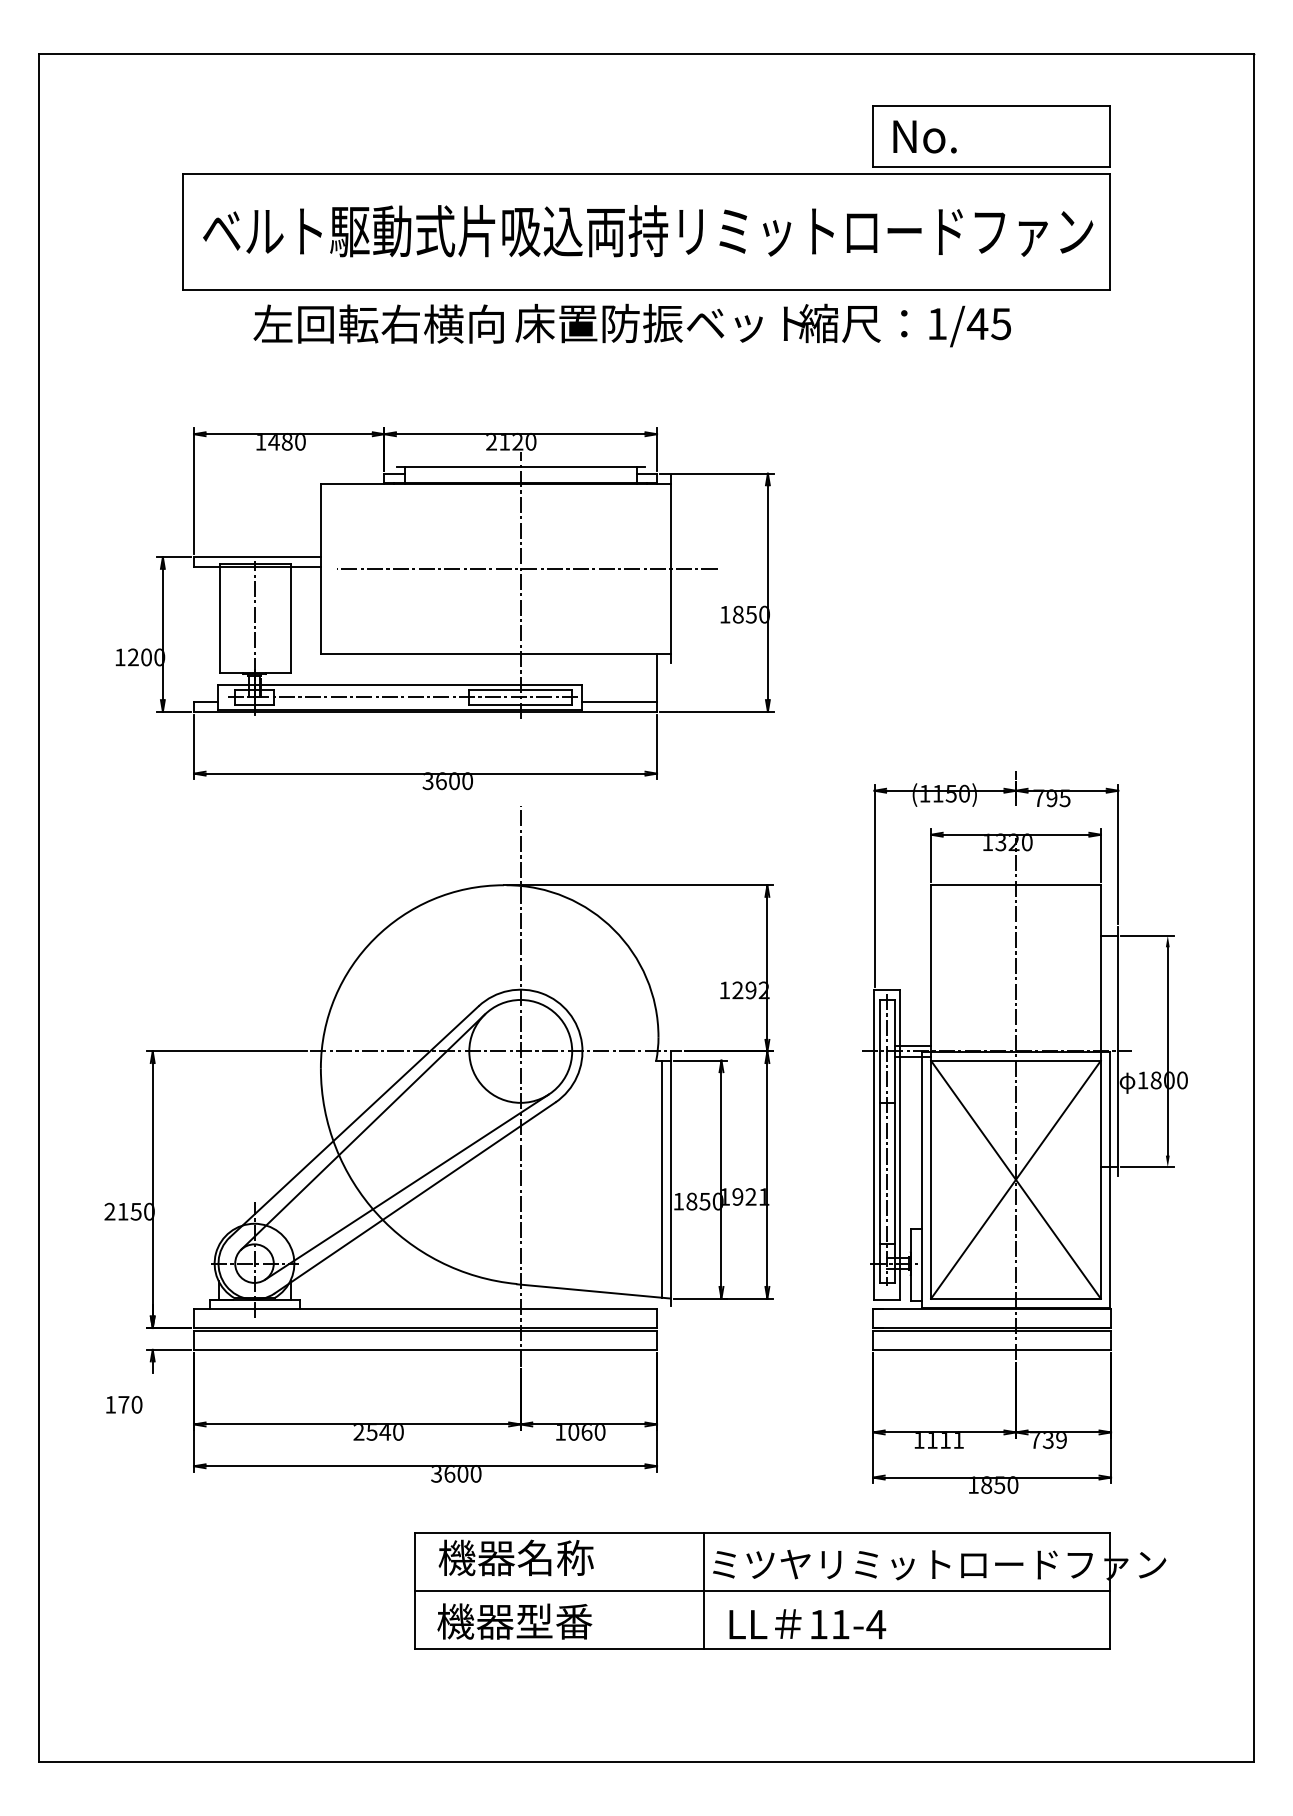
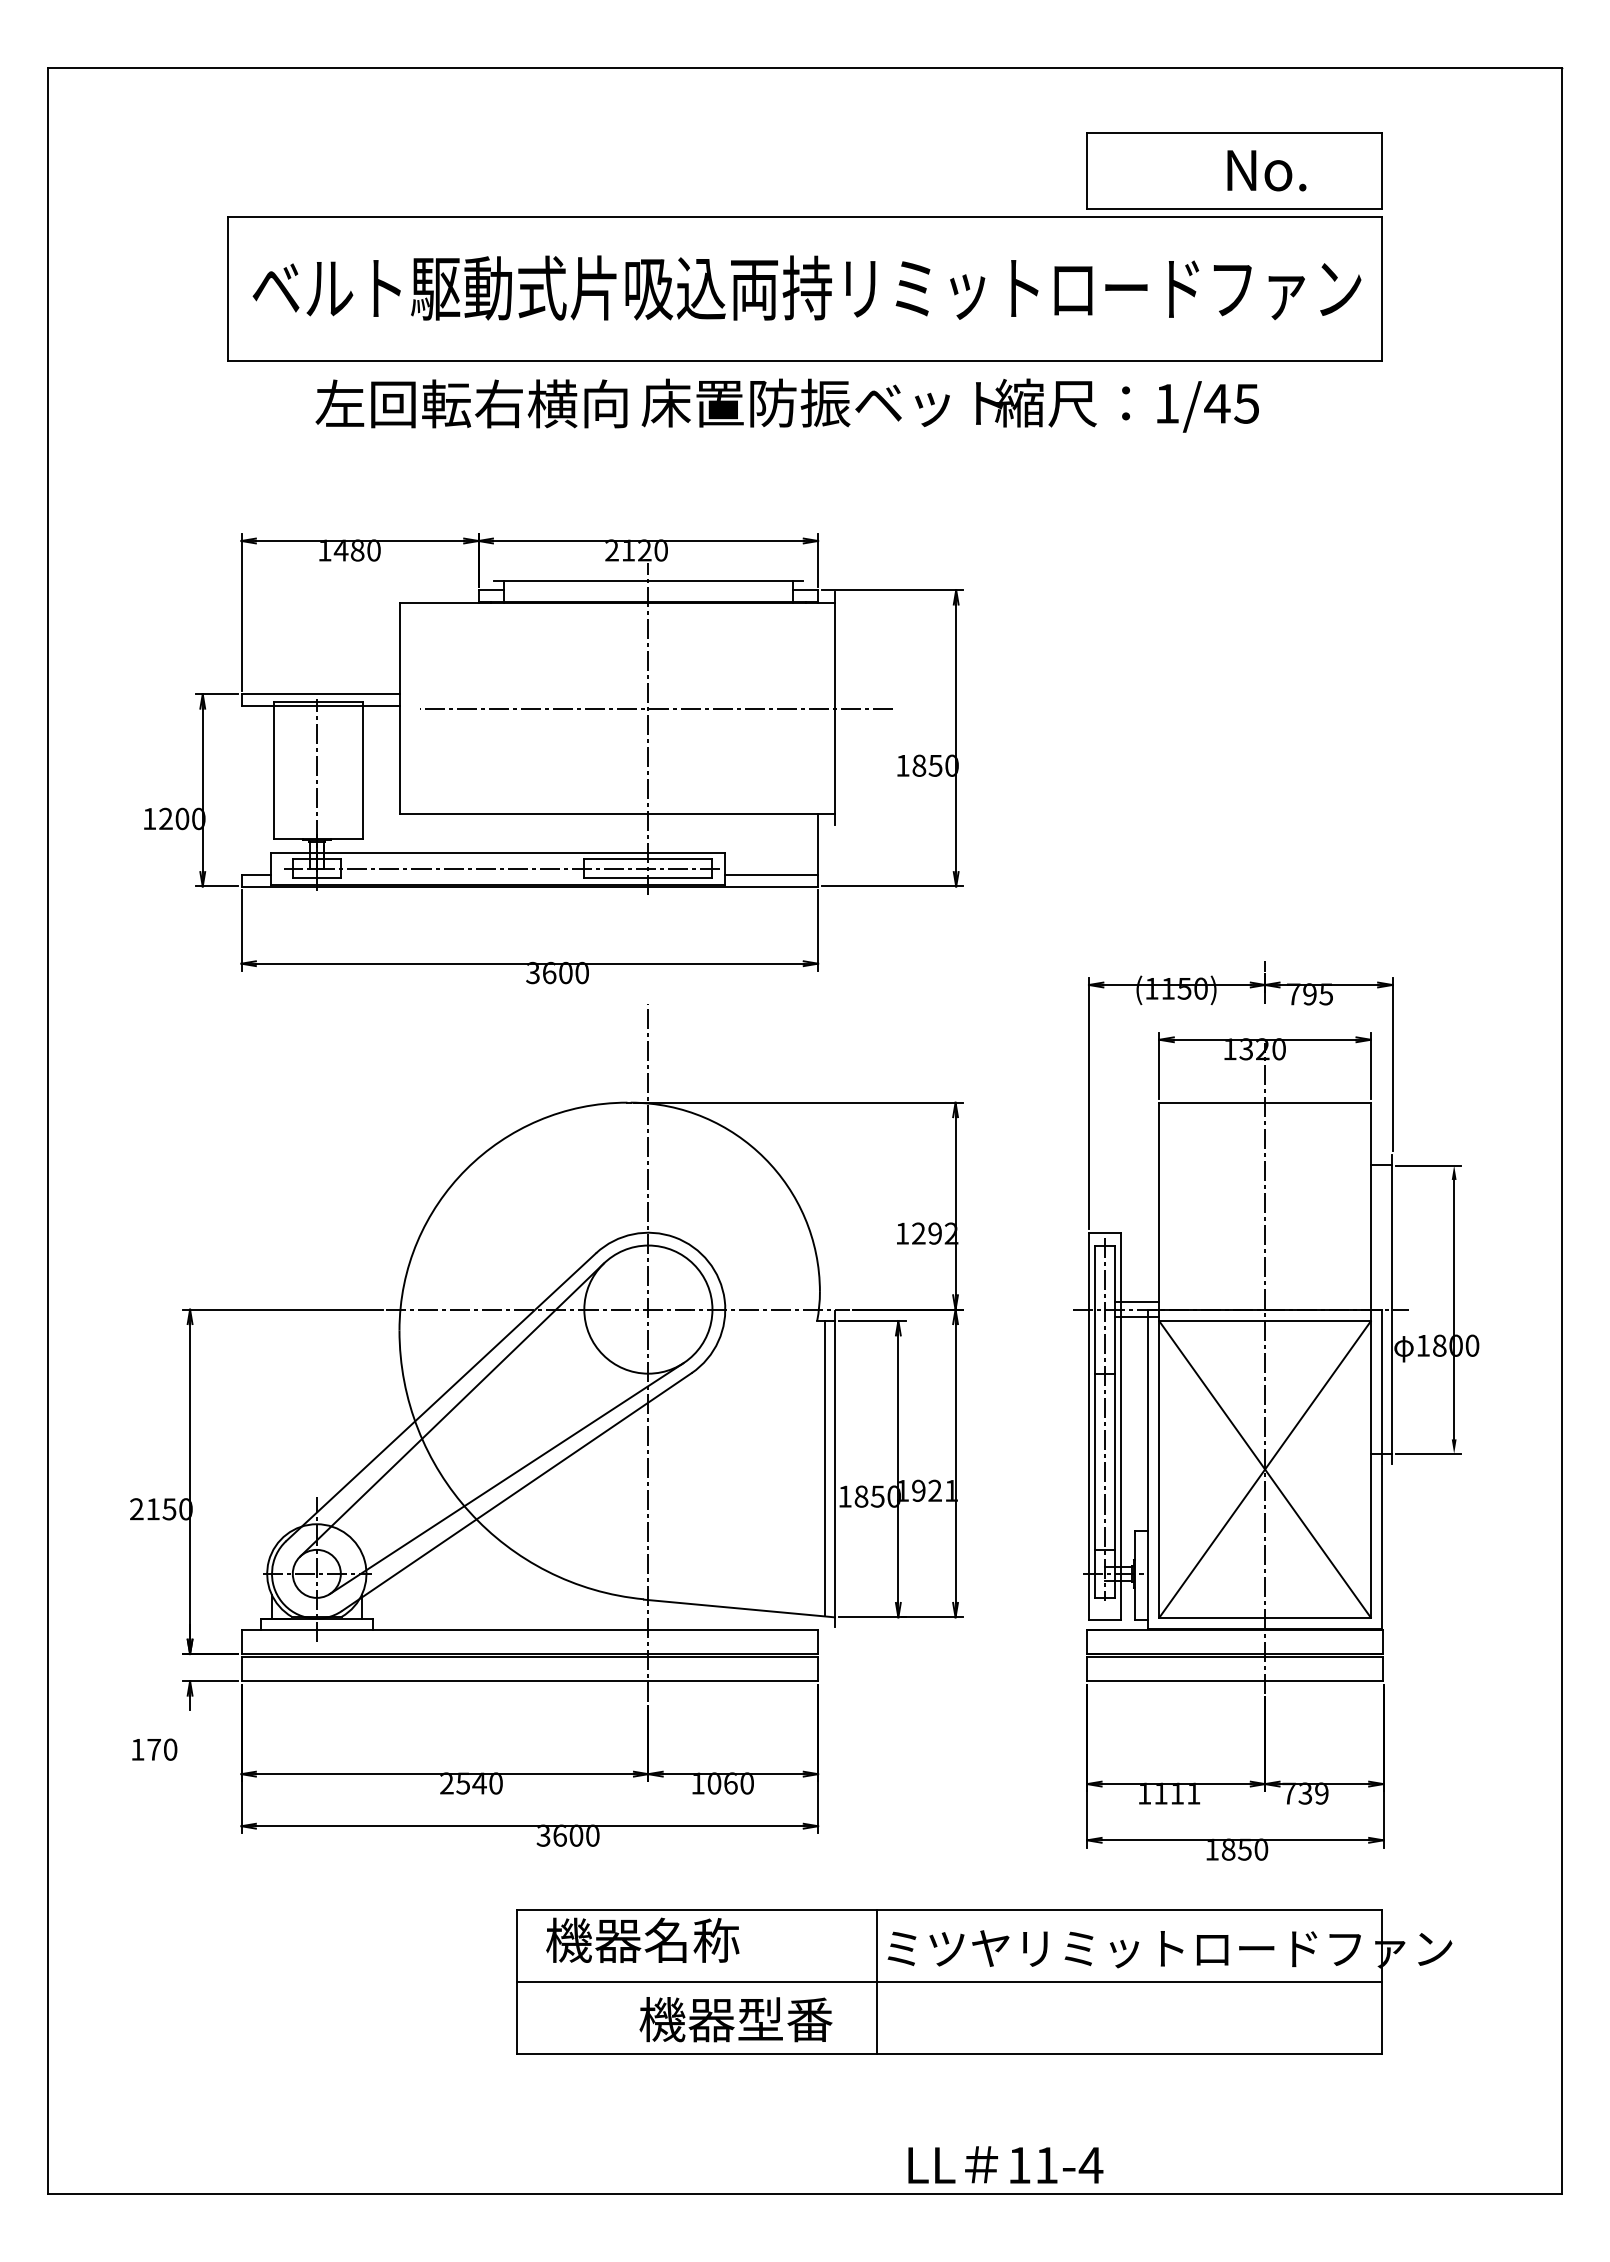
text: (924, 136) -> (1266, 170), moved
text: (514, 1621) -> (735, 2019), moved
text: (807, 1623) -> (1005, 2164), moved

